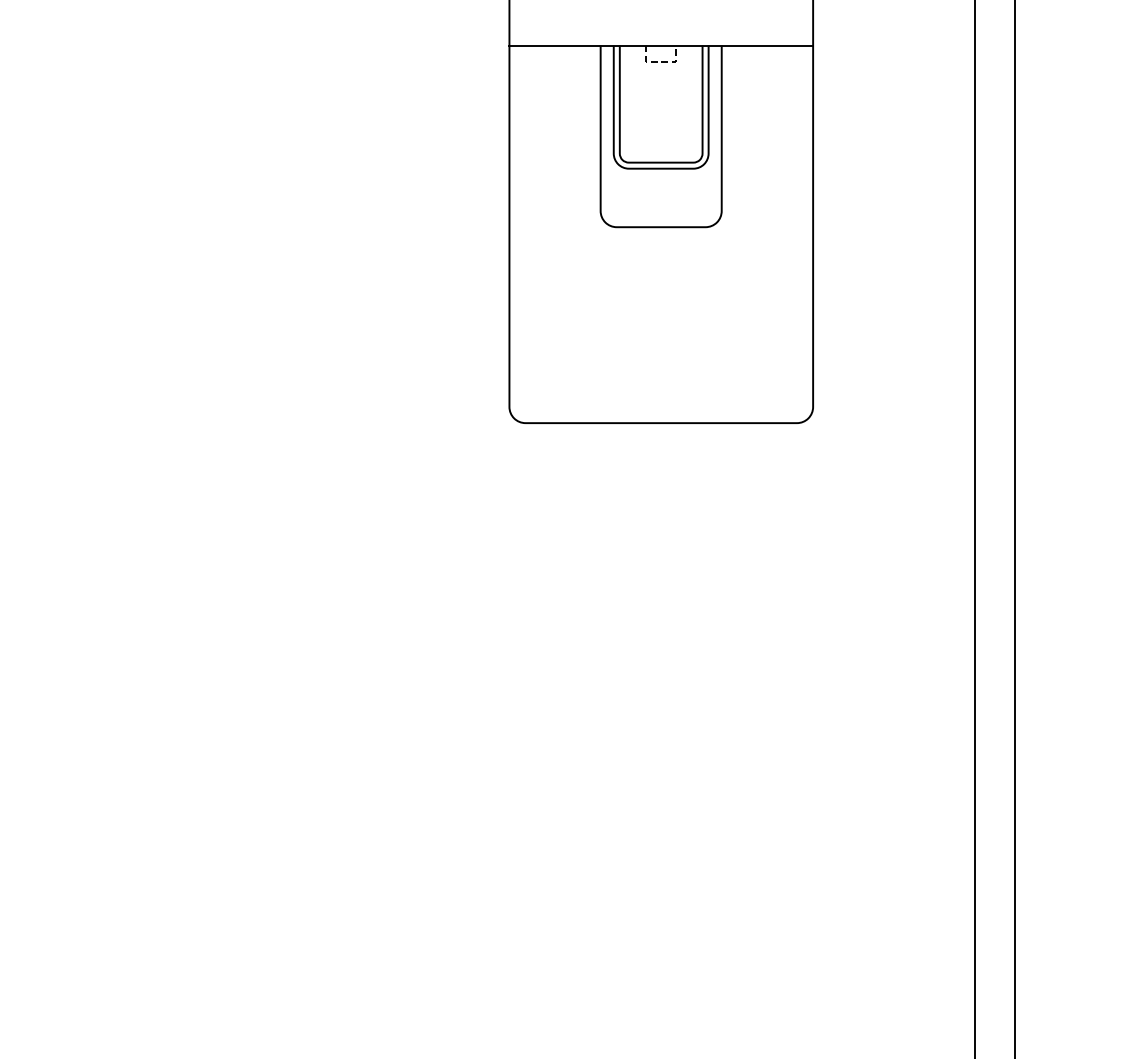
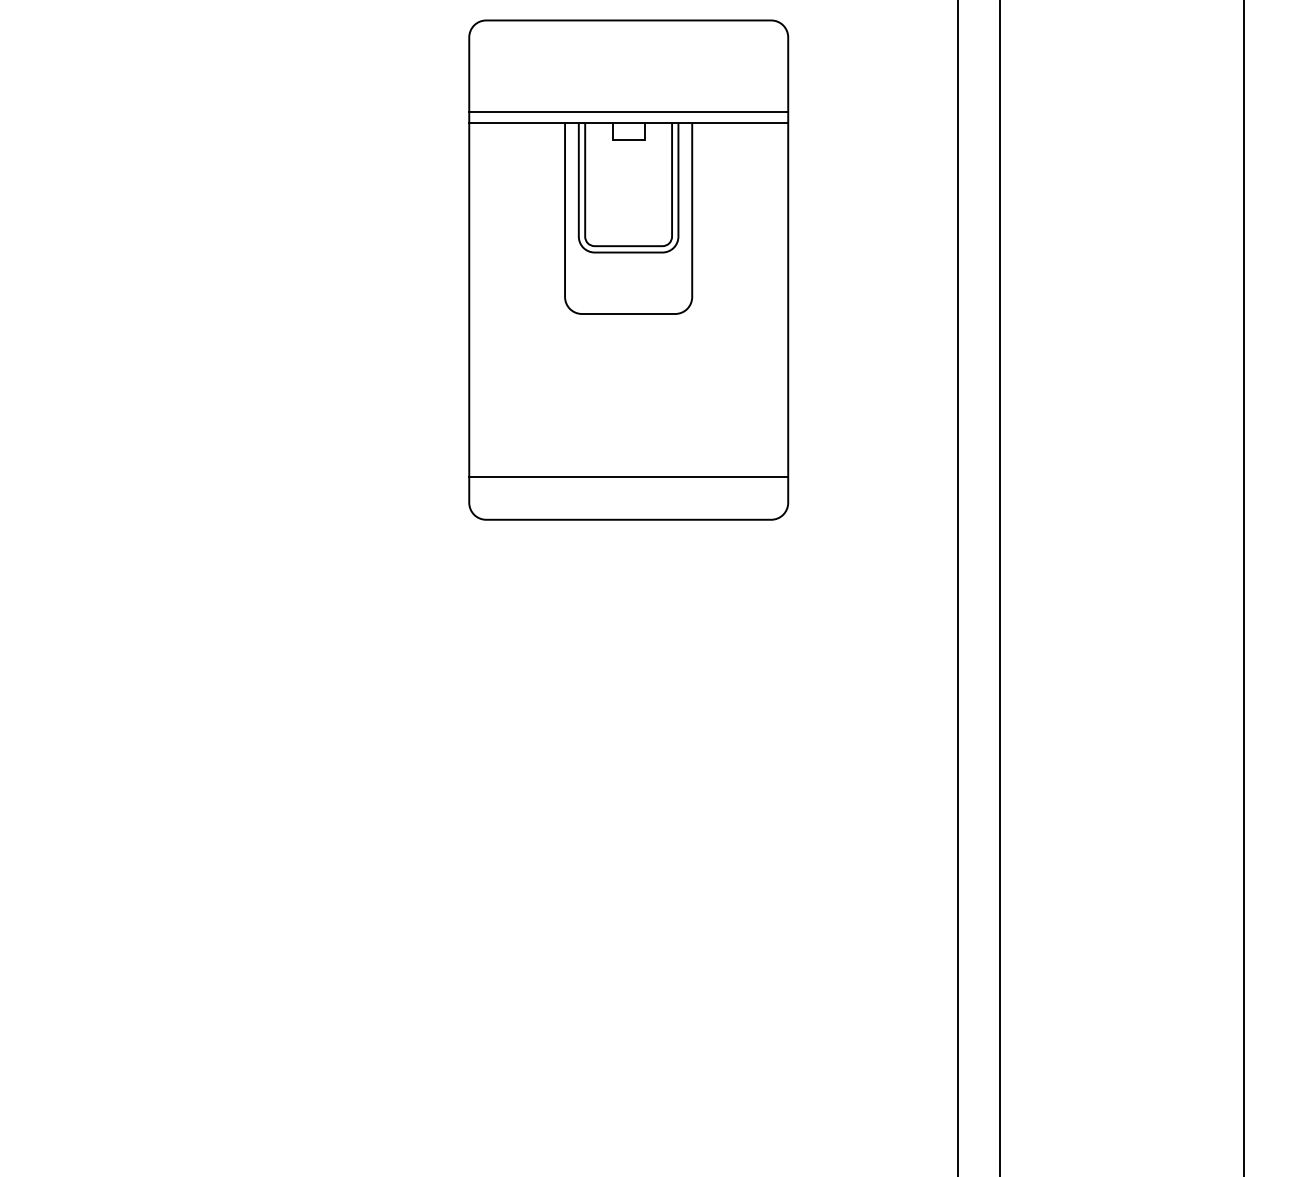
line: (661, 34) -> (628, 111), added
line: (661, 62) -> (628, 140), dashed -> solid
line: (661, 382) -> (628, 477), added

